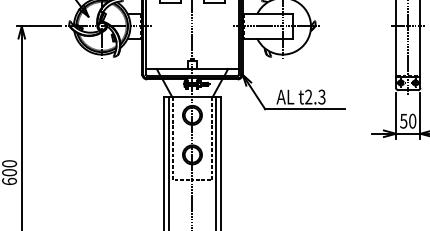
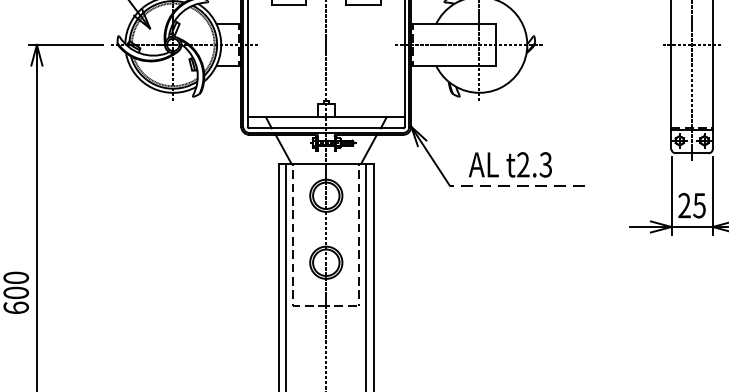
line: (305, 109) -> (517, 185), solid -> dashed
text: (408, 120) -> (692, 204), 50 -> 25

